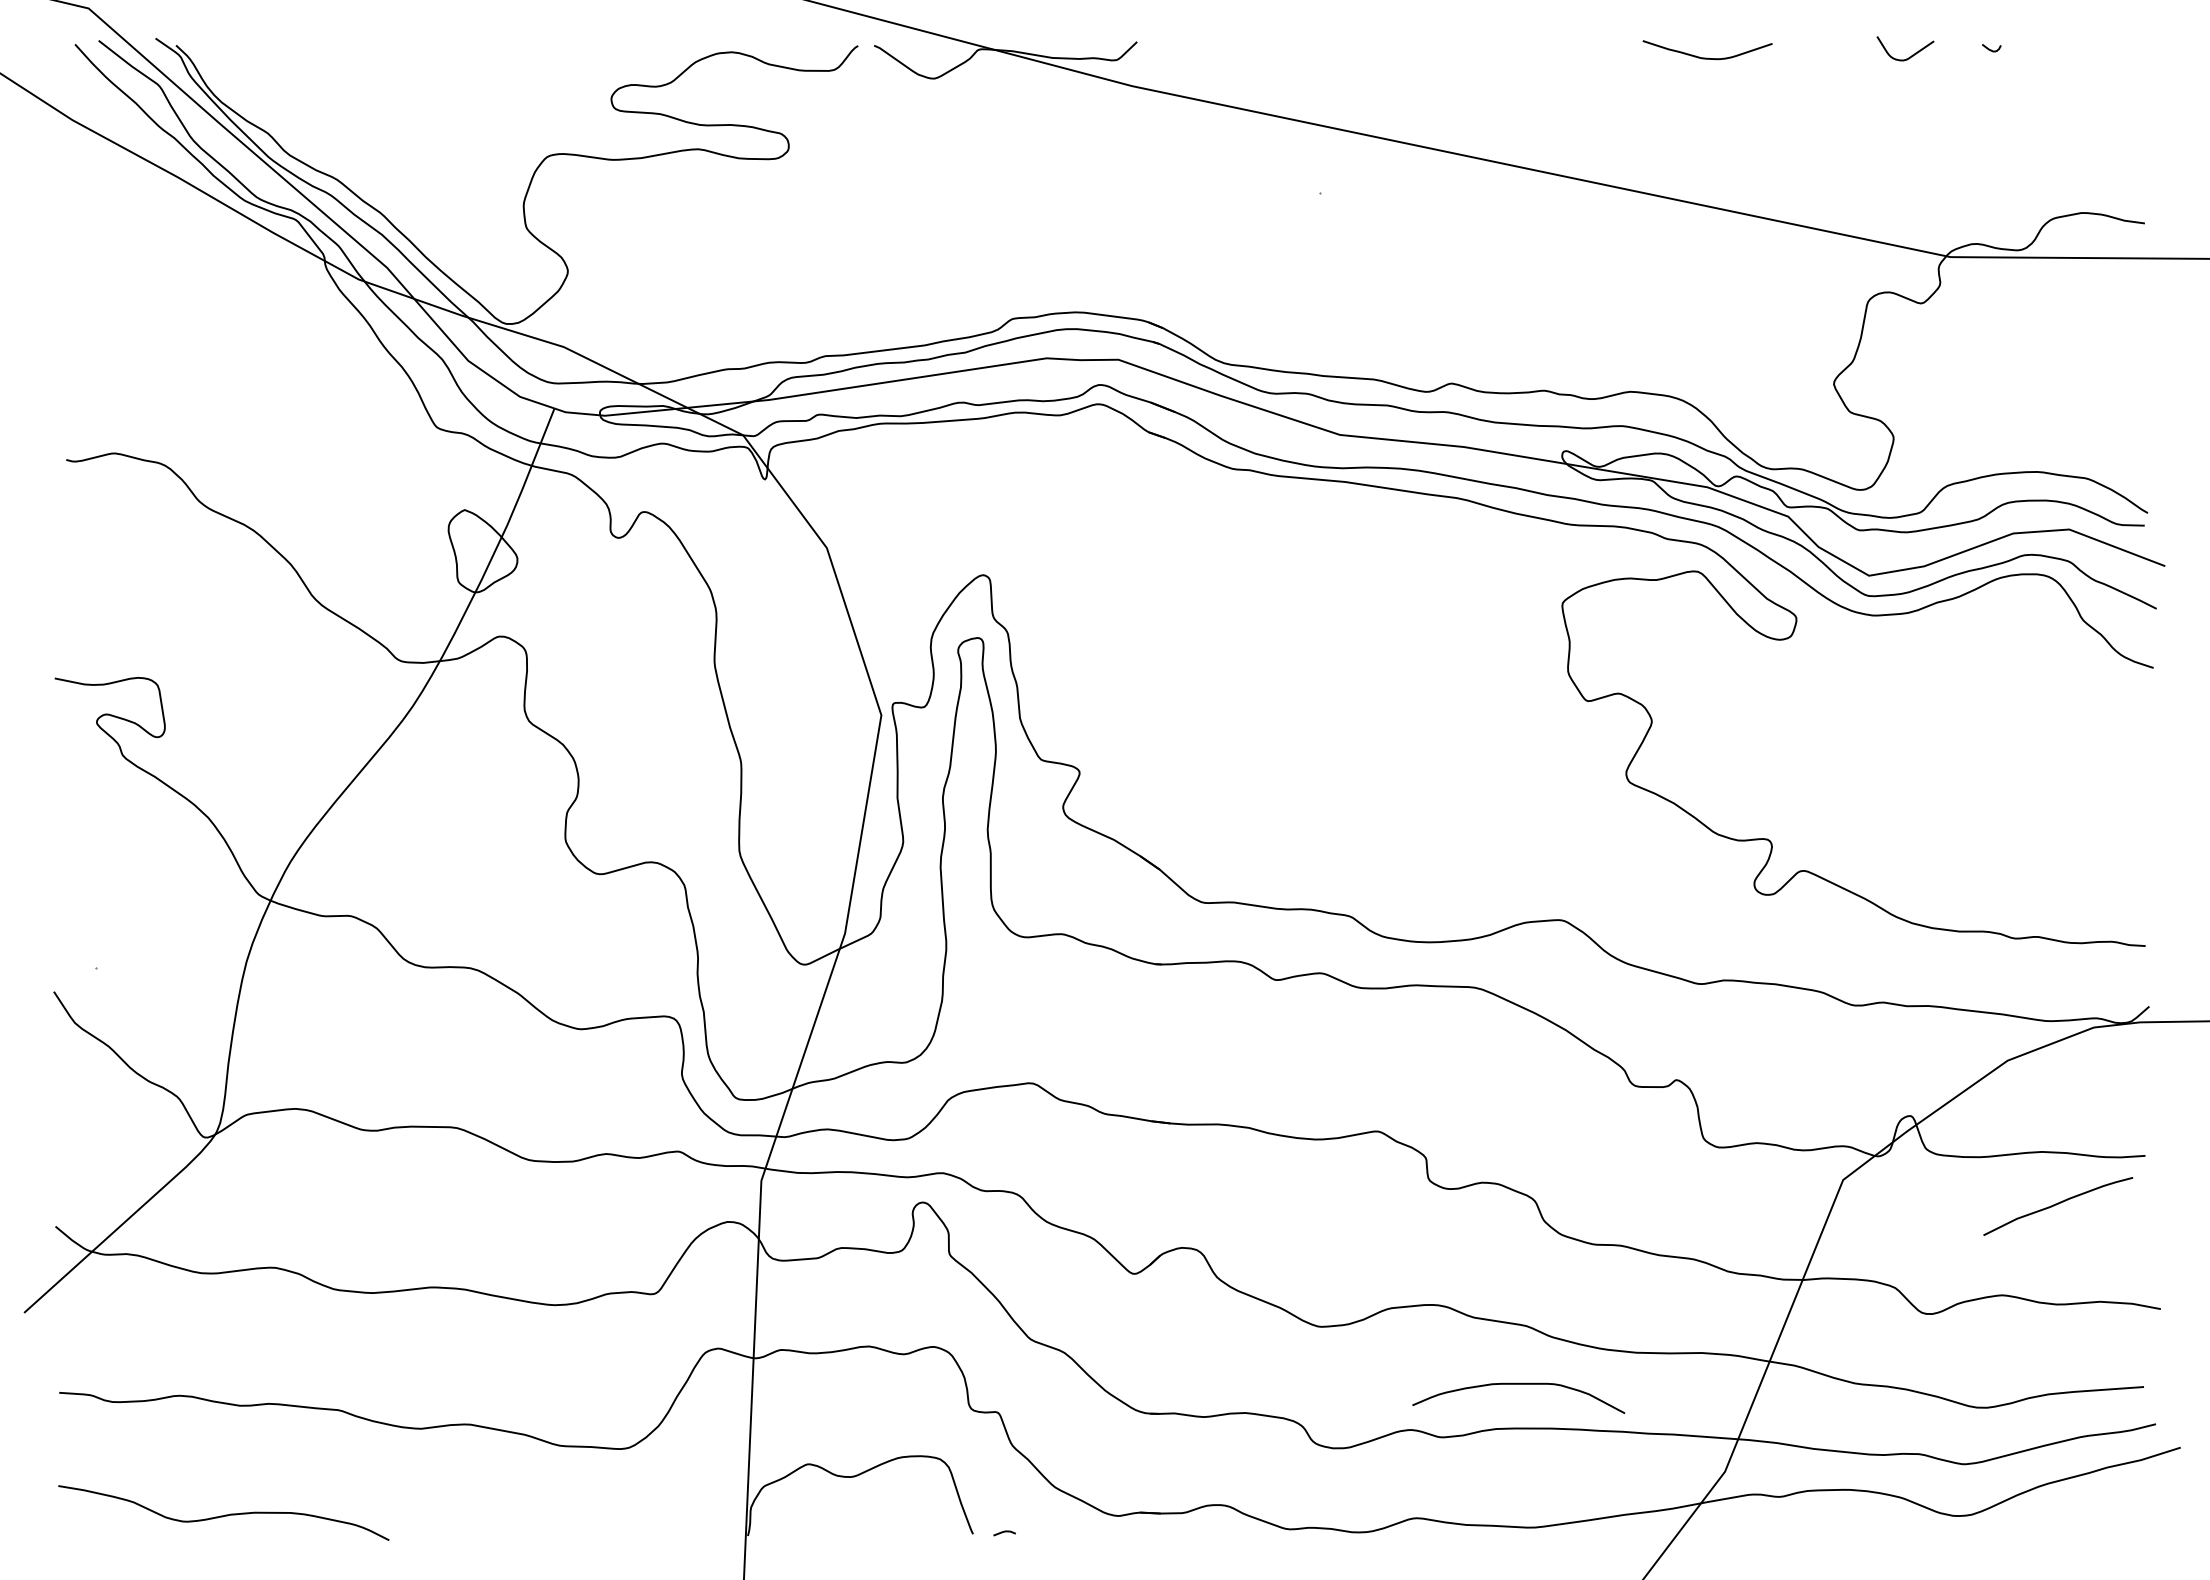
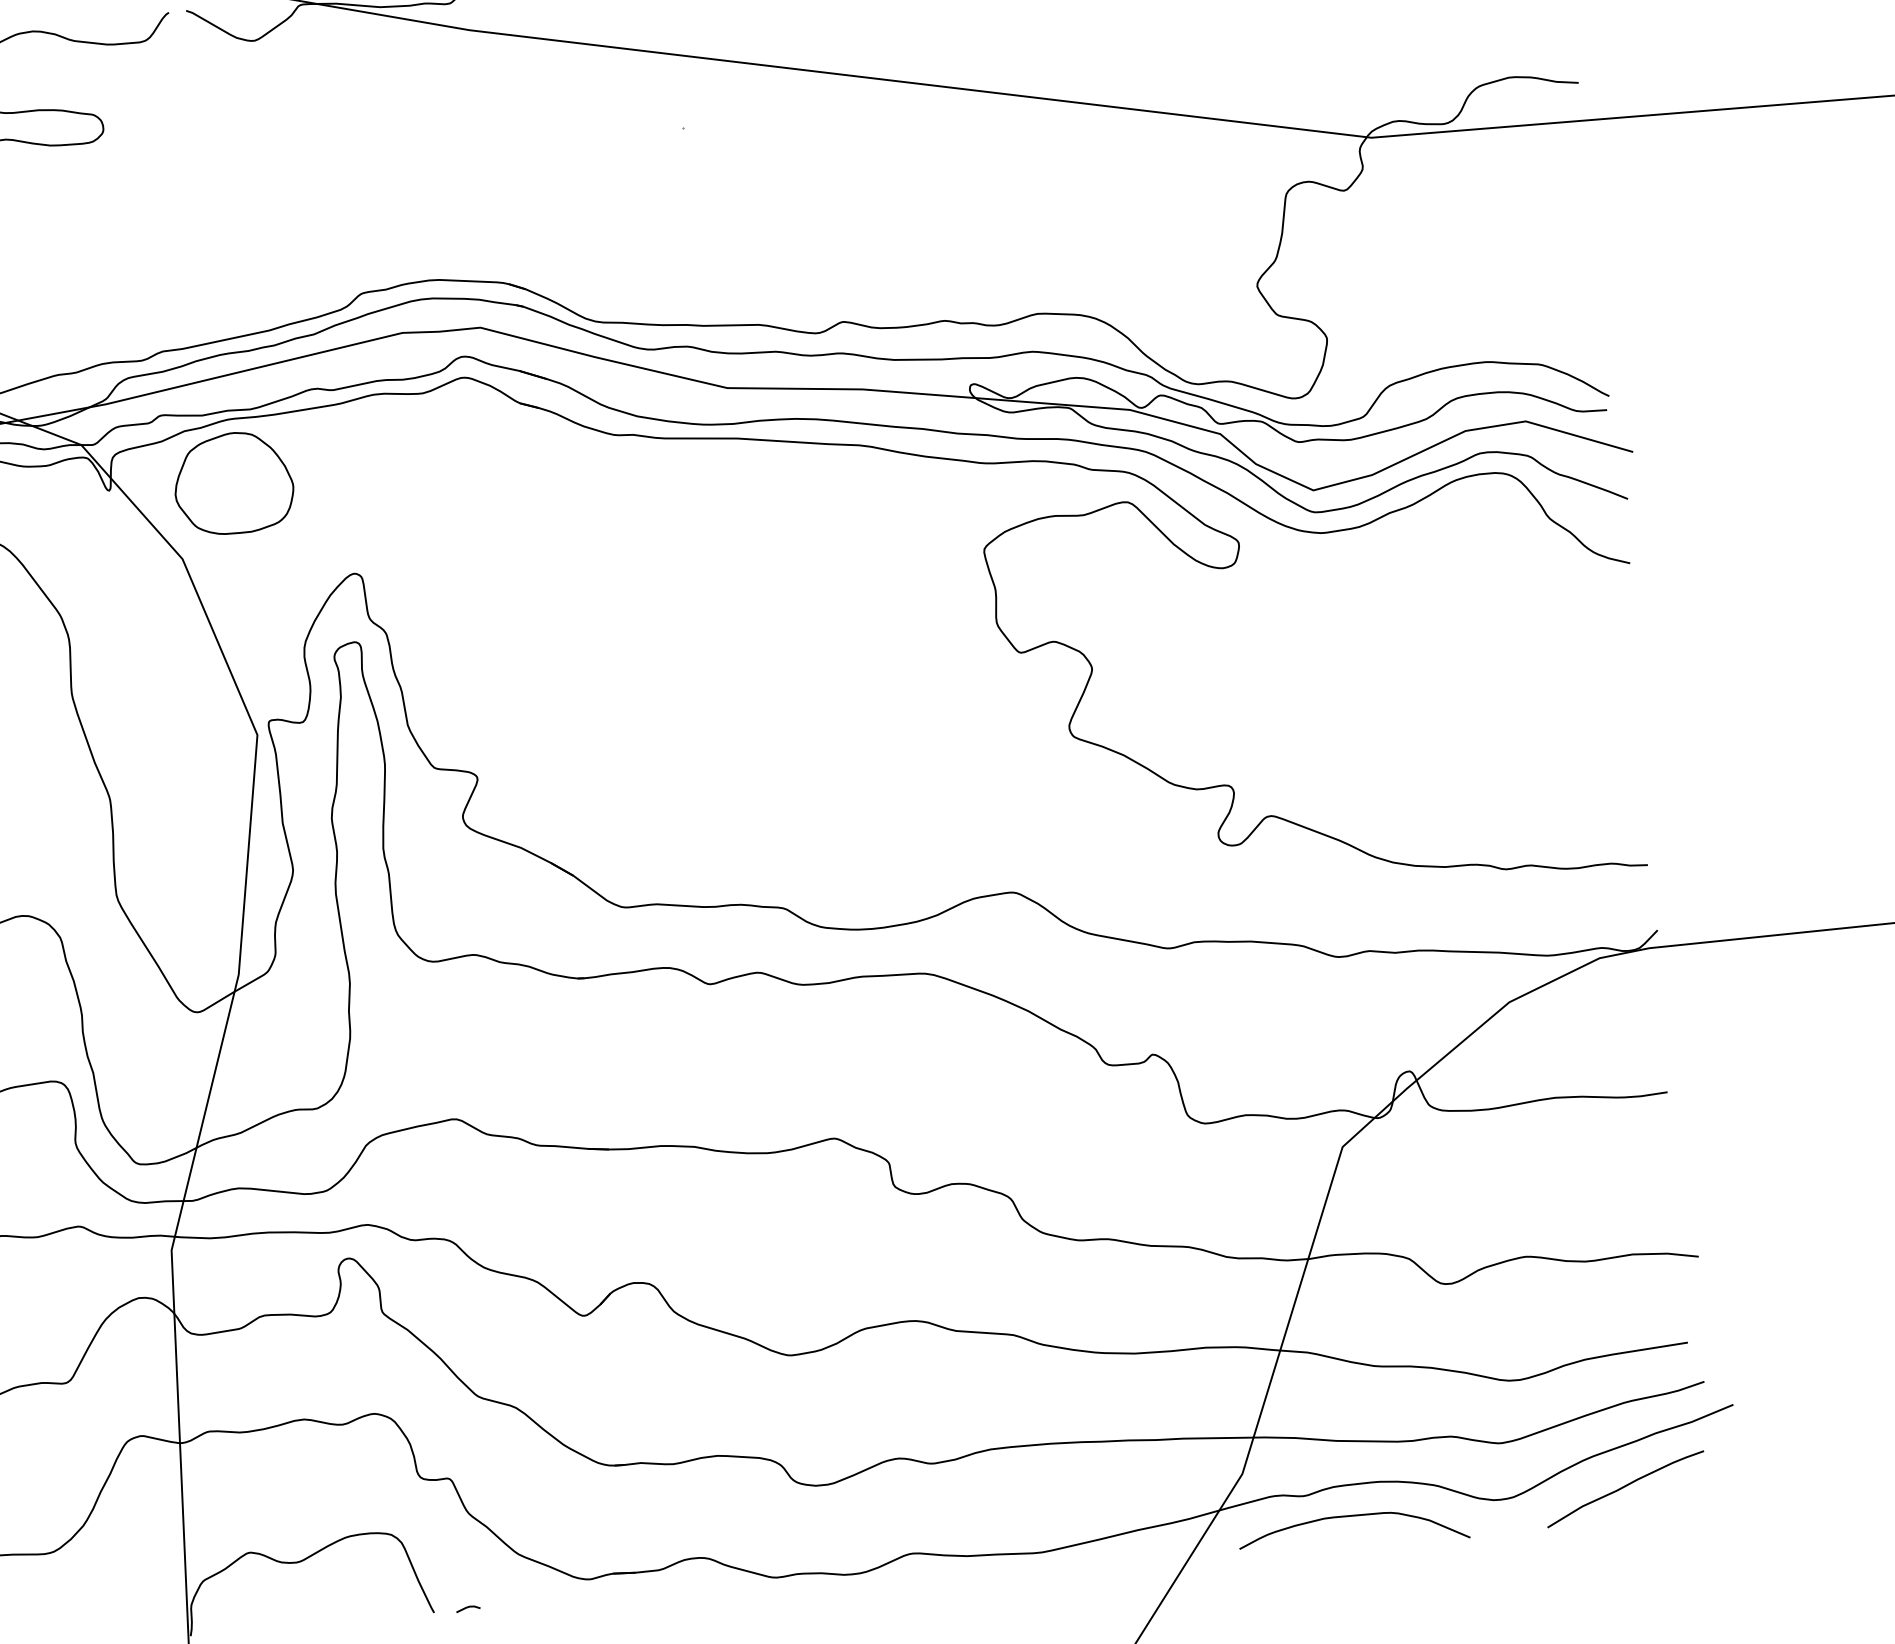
part: (879, 482) -> (233, 483), added
curve: (2058, 1204) -> (1625, 1487), moved
curve: (1518, 1384) -> (1352, 1516), moved

